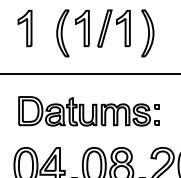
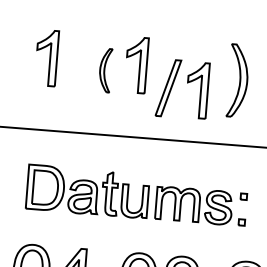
part: (113, 28) -> (182, 89), moved
part: (62, 33) -> (104, 70), size x0.6

